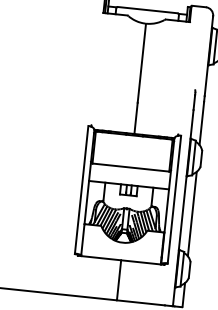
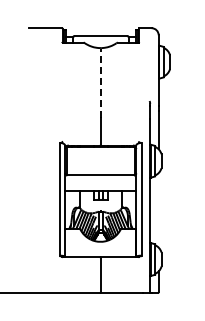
line: (141, 63) -> (100, 83), solid -> dashed
line: (192, 214) -> (158, 210), removed

